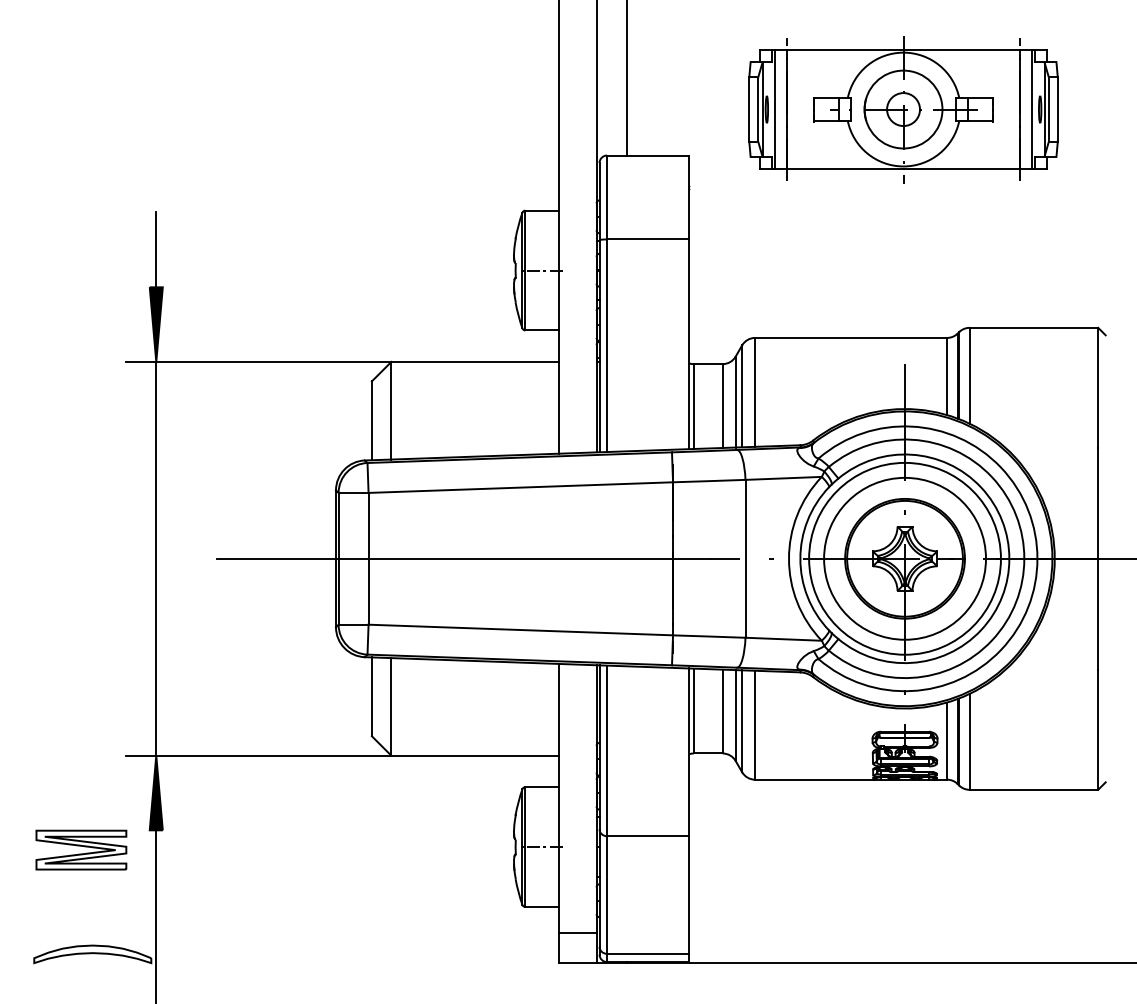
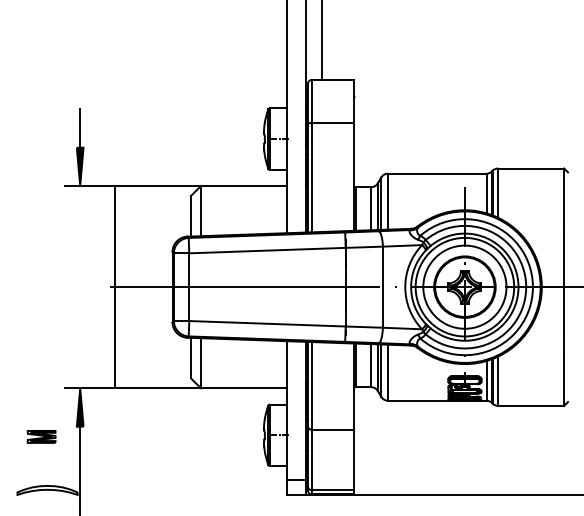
part: (904, 107) -> (464, 55), removed
line: (156, 559) -> (115, 287), moved
part: (80, 849) -> (41, 436), size x0.6

